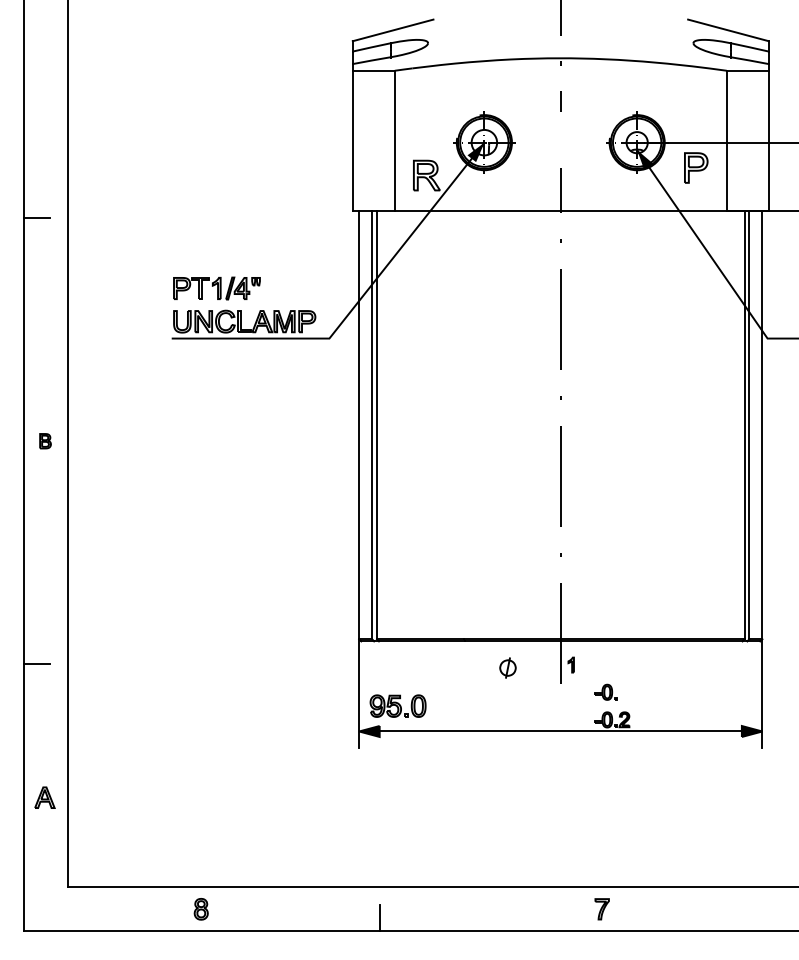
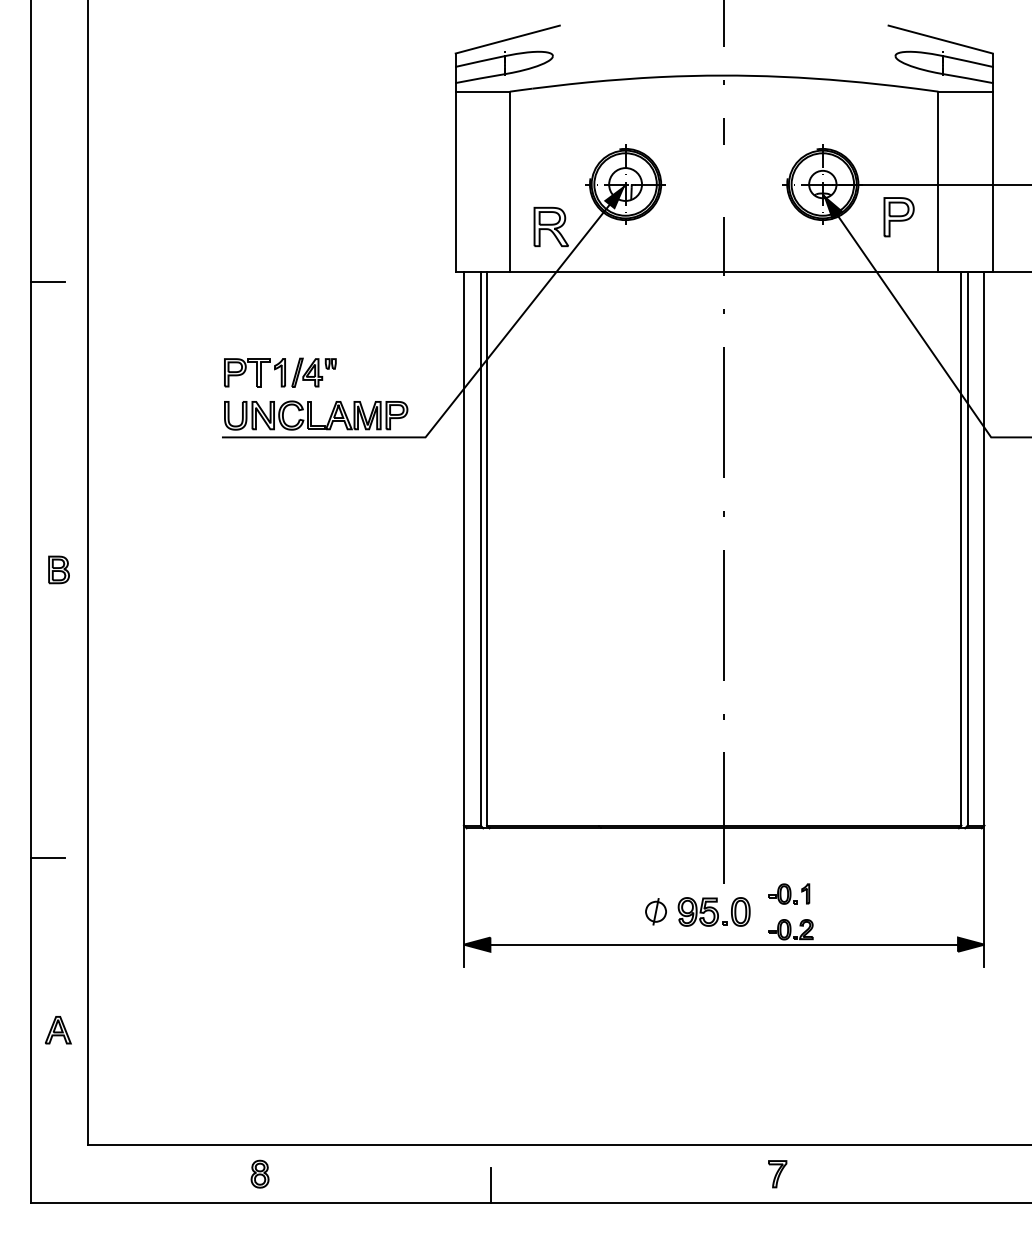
part: (45, 440) -> (58, 569), size x1.43
part: (571, 664) -> (805, 893), moved
part: (507, 667) -> (655, 911), moved
part: (397, 705) -> (713, 911), moved

